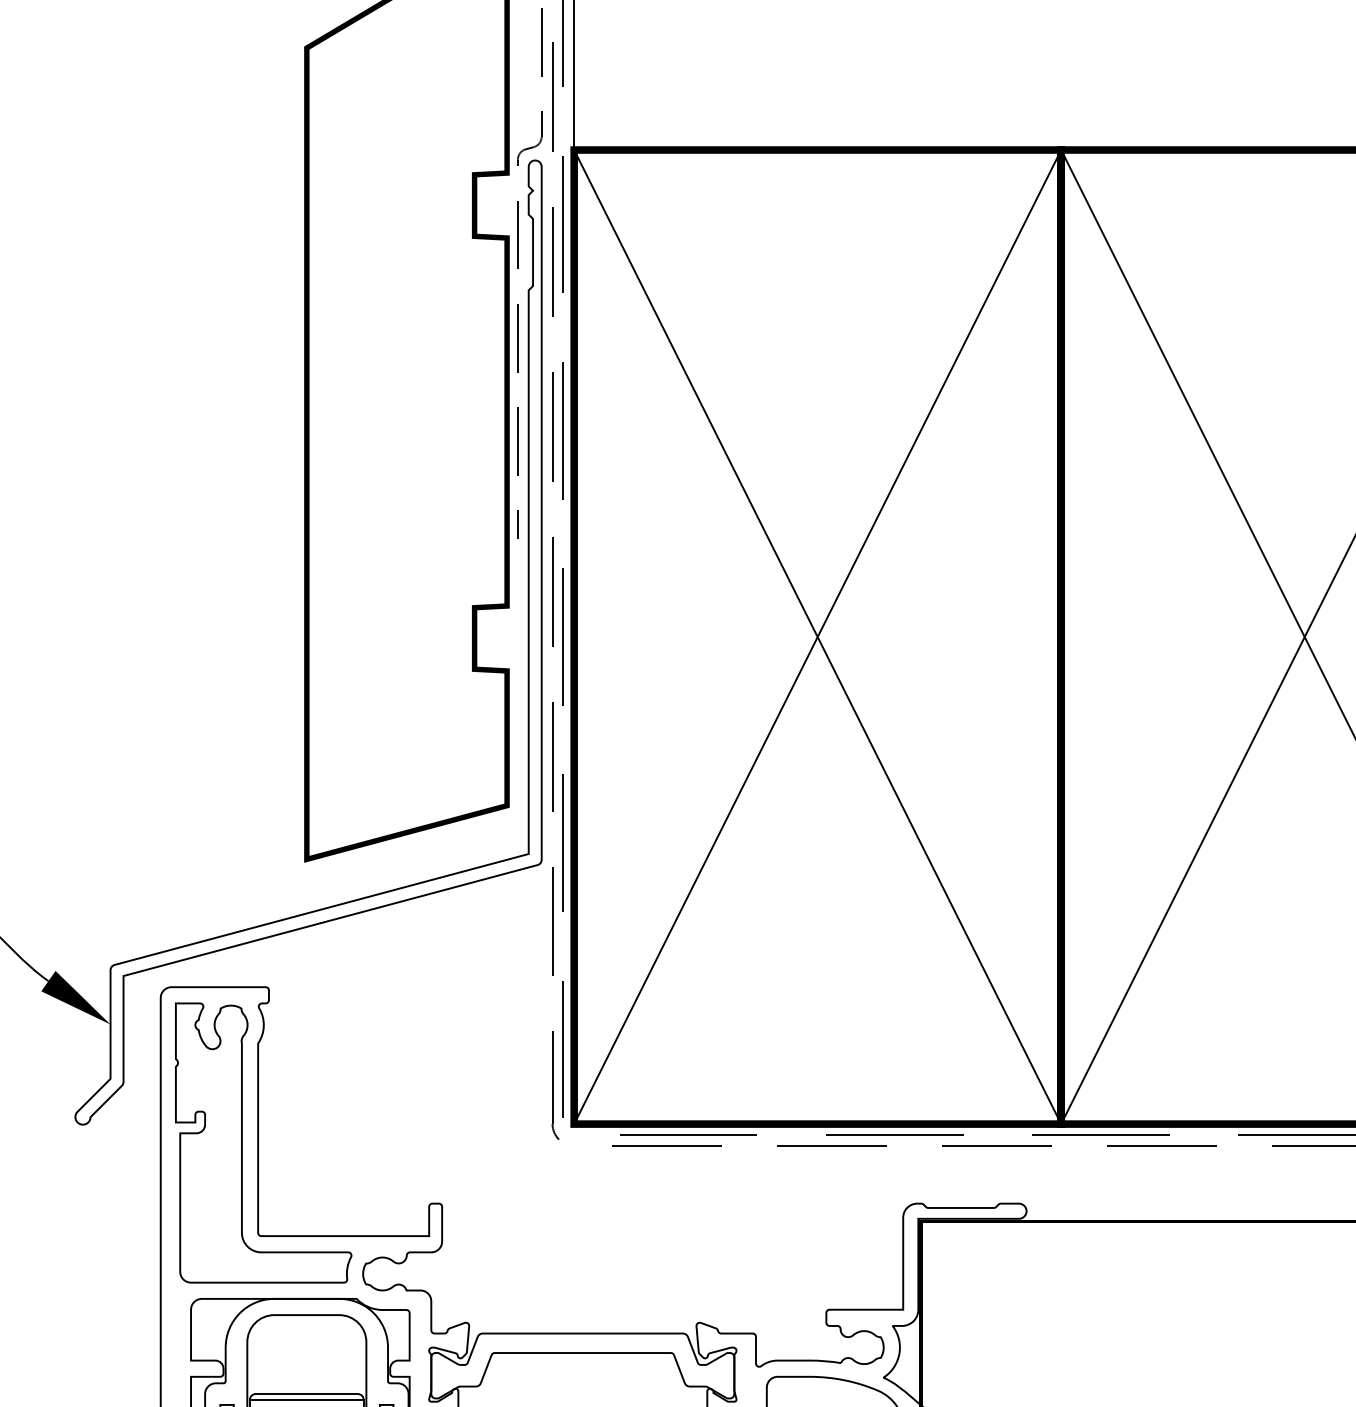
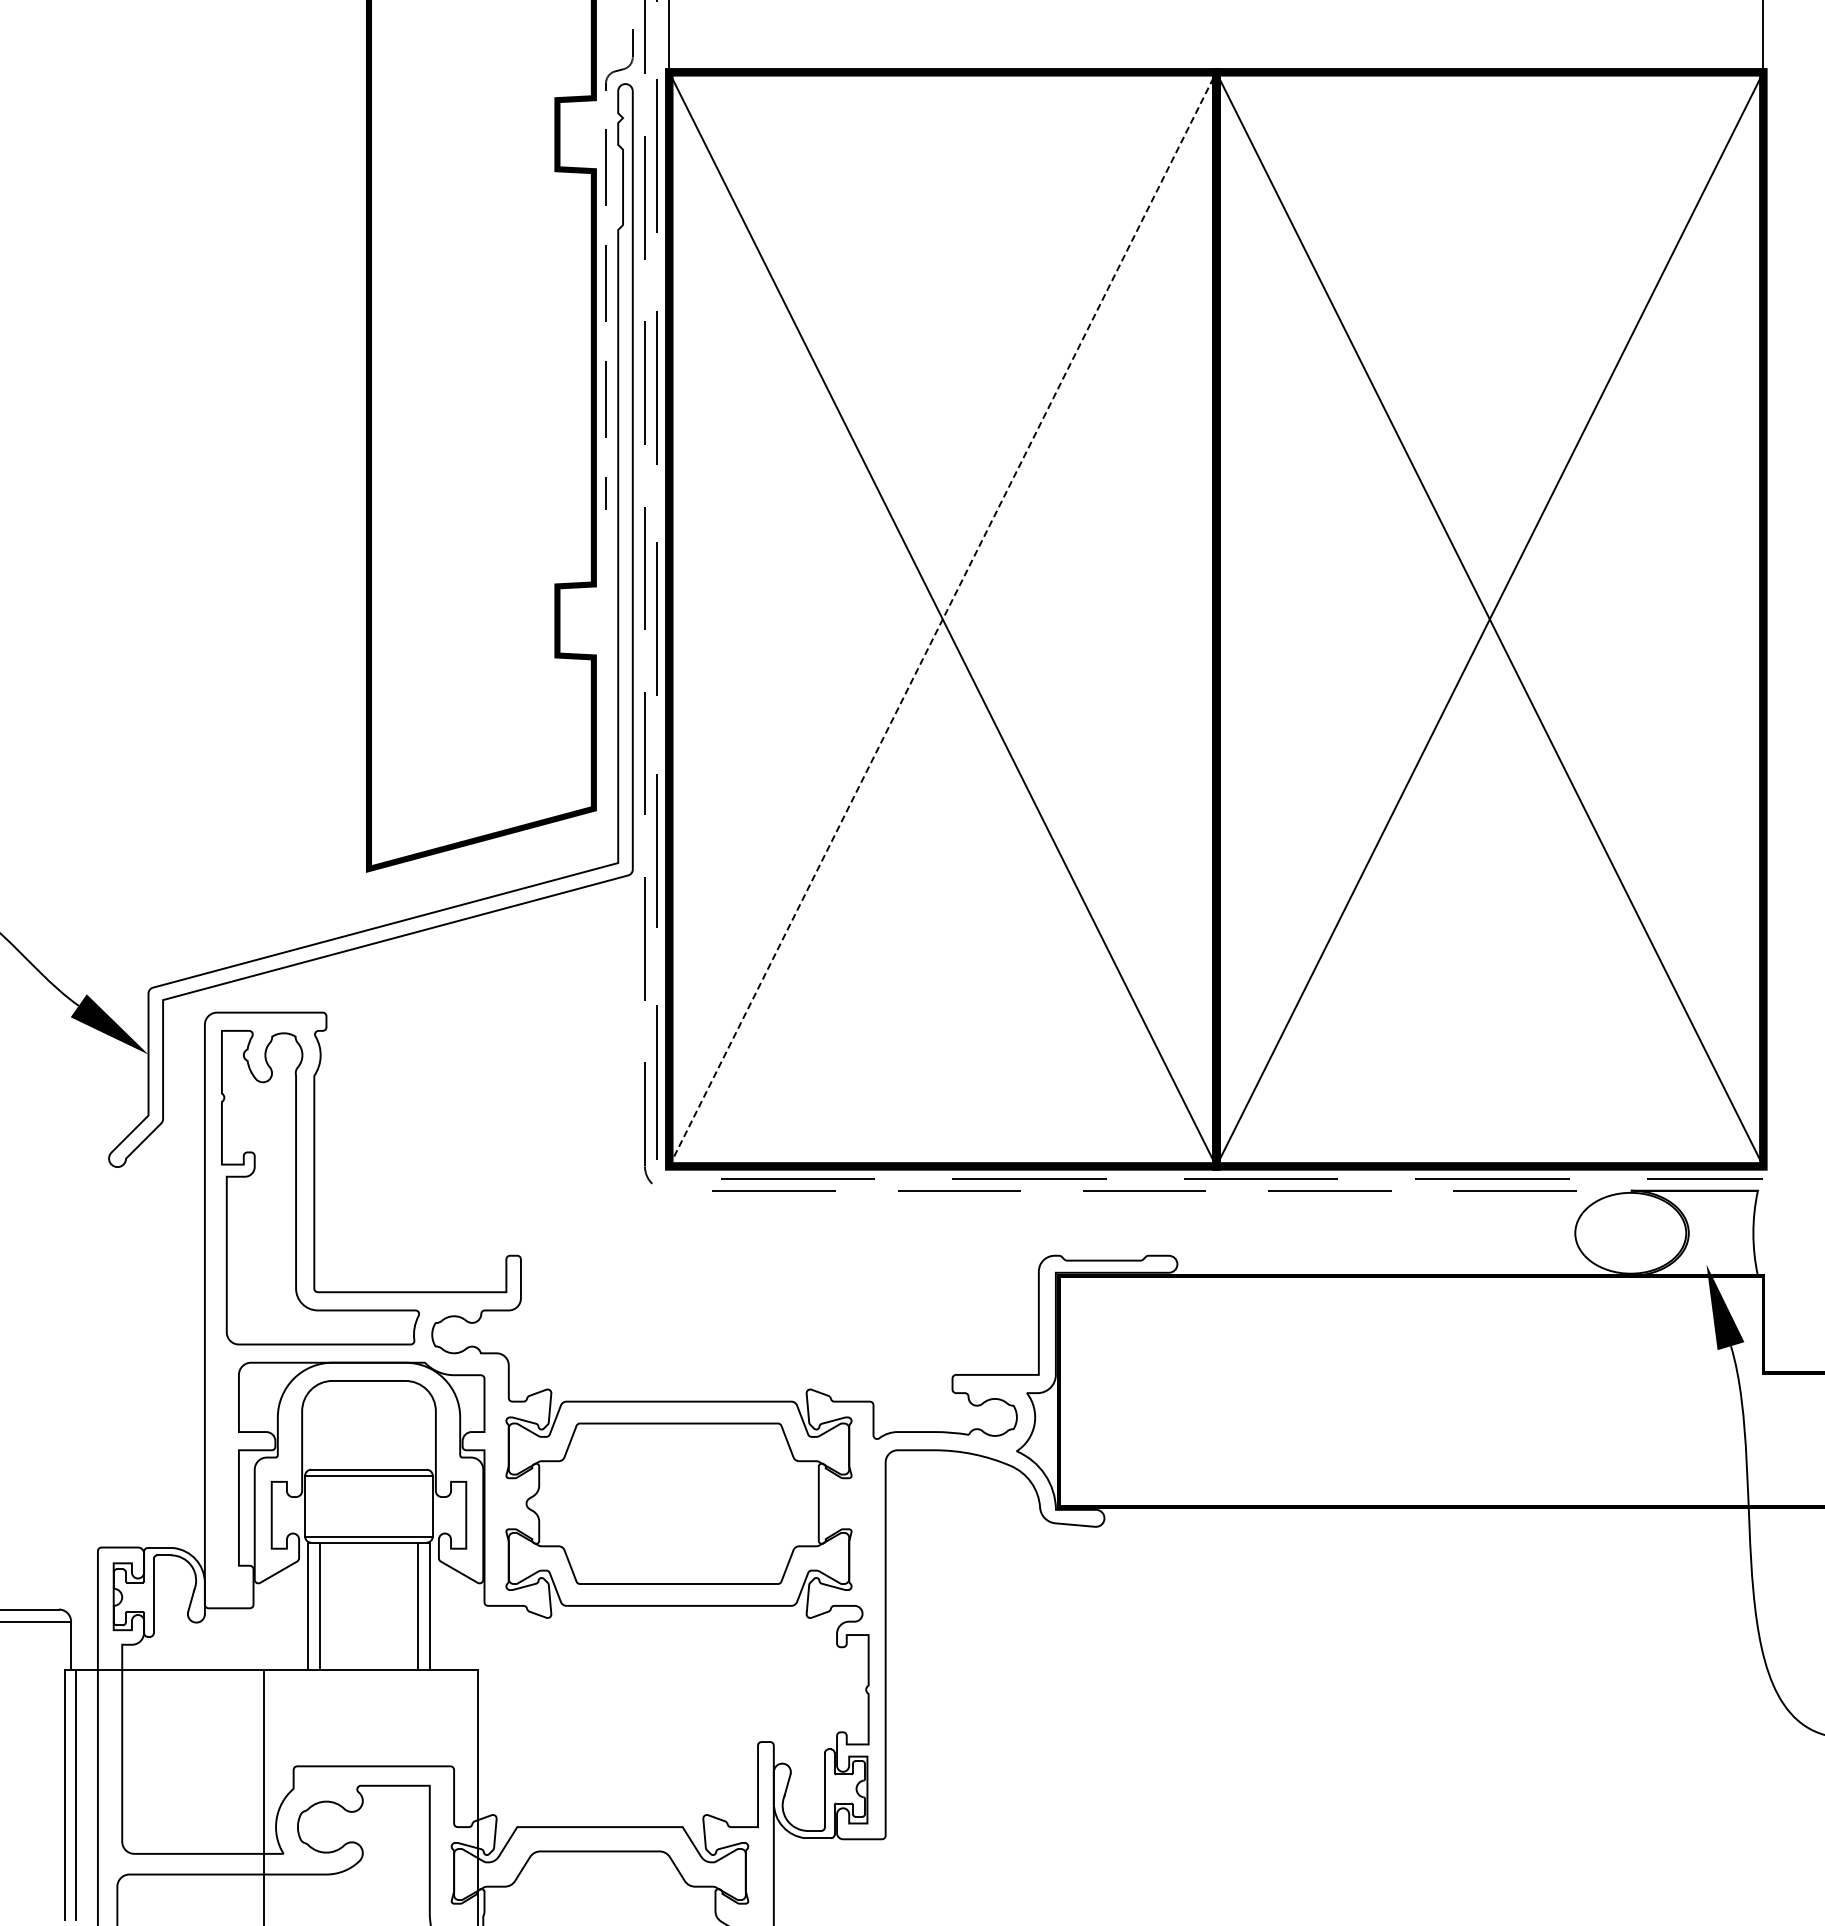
line: (817, 637) -> (942, 619), solid -> dashed

